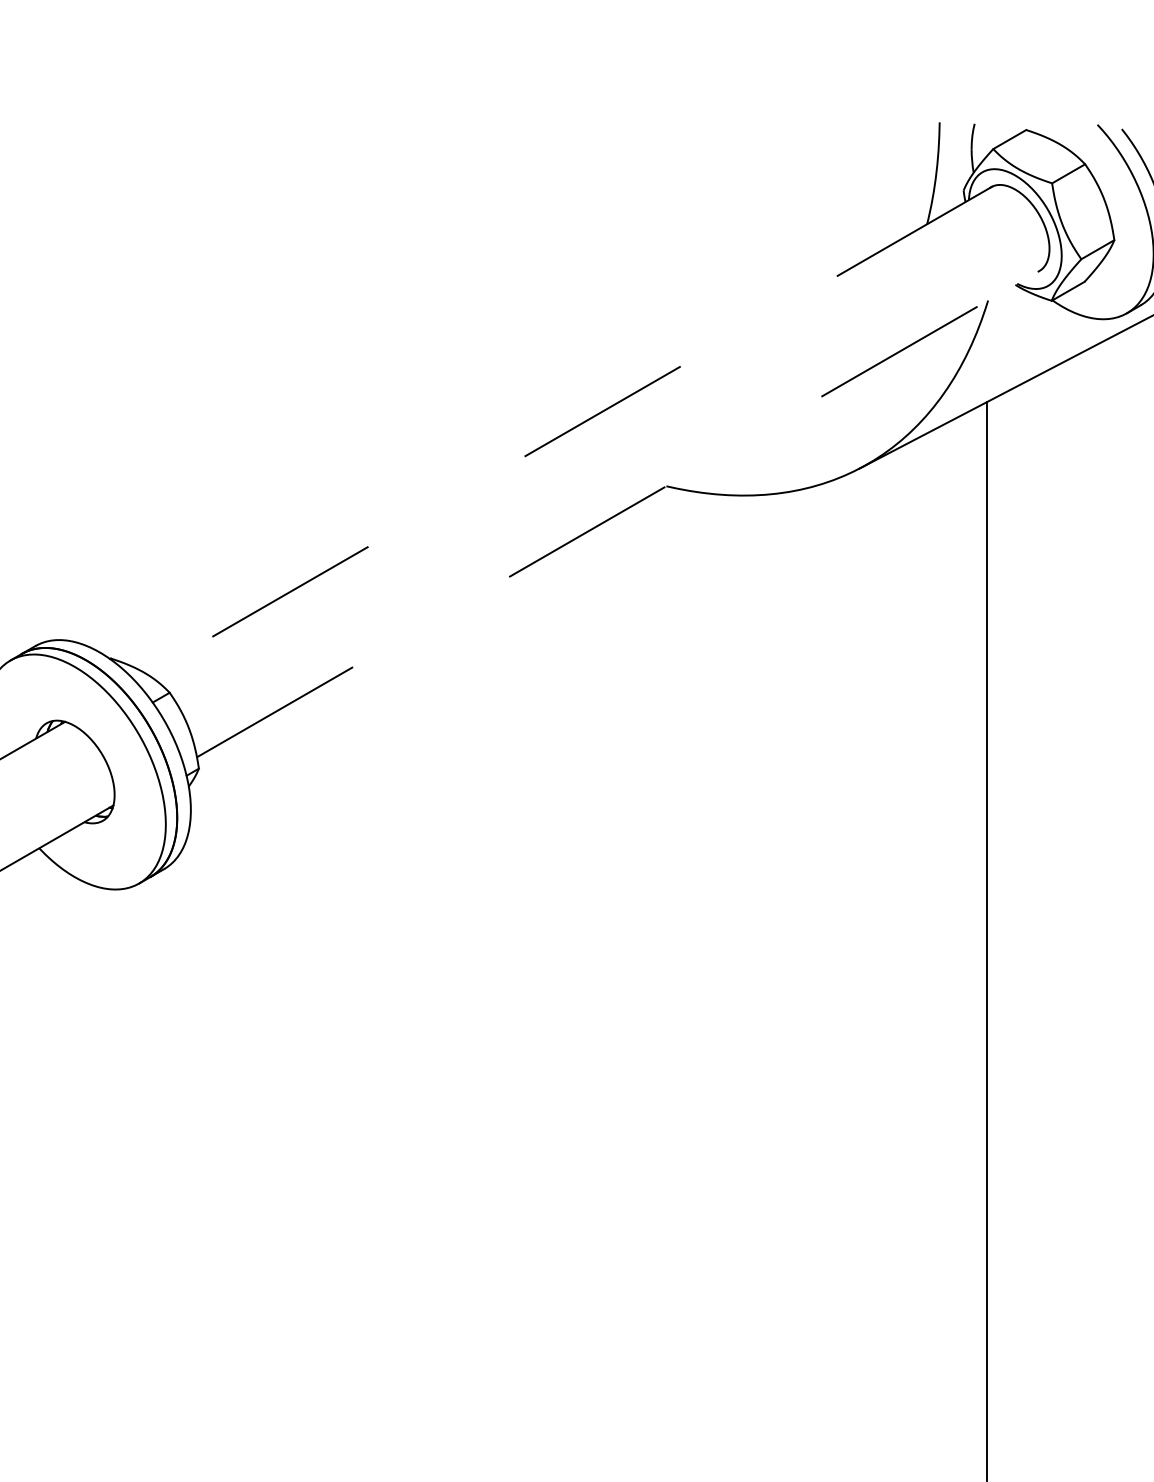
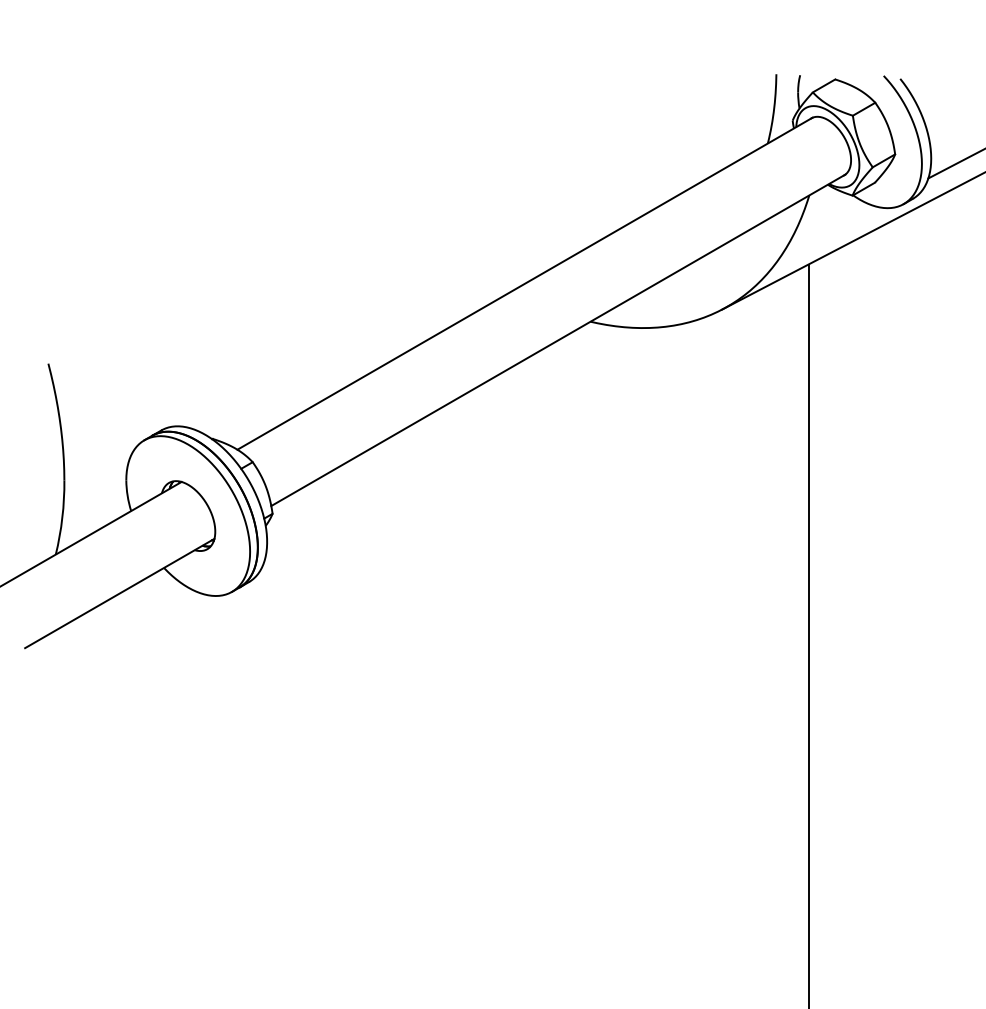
line: (569, 430) -> (524, 283), dashed -> solid
line: (619, 513) -> (558, 340), dashed -> solid

